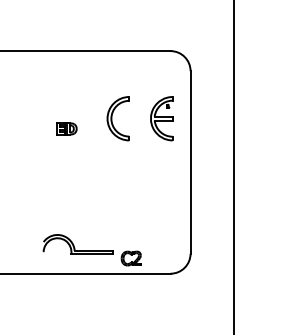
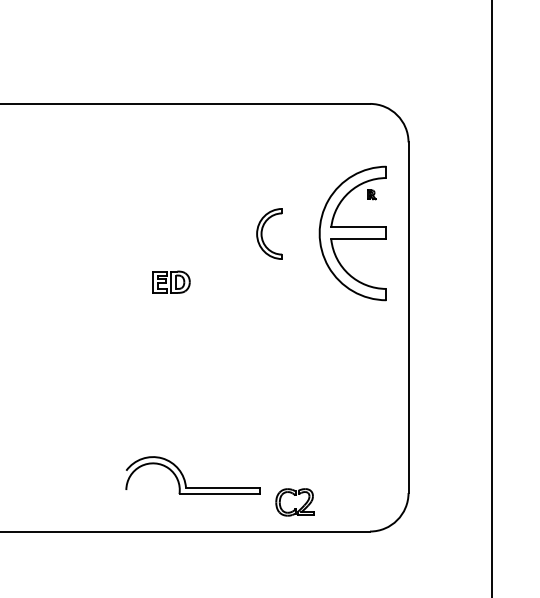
part: (117, 118) -> (268, 233), size x0.6
part: (161, 118) -> (352, 233), size x1.6
part: (66, 128) -> (170, 281), moved

